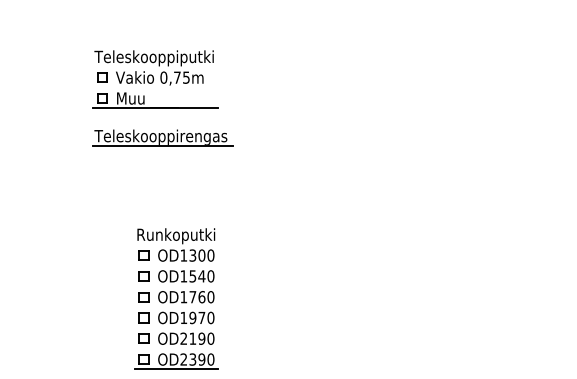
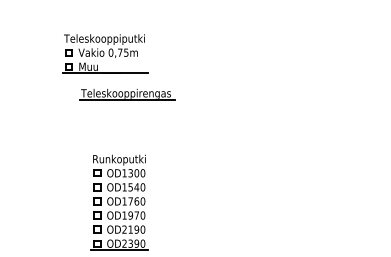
part: (163, 137) -> (127, 94), moved

